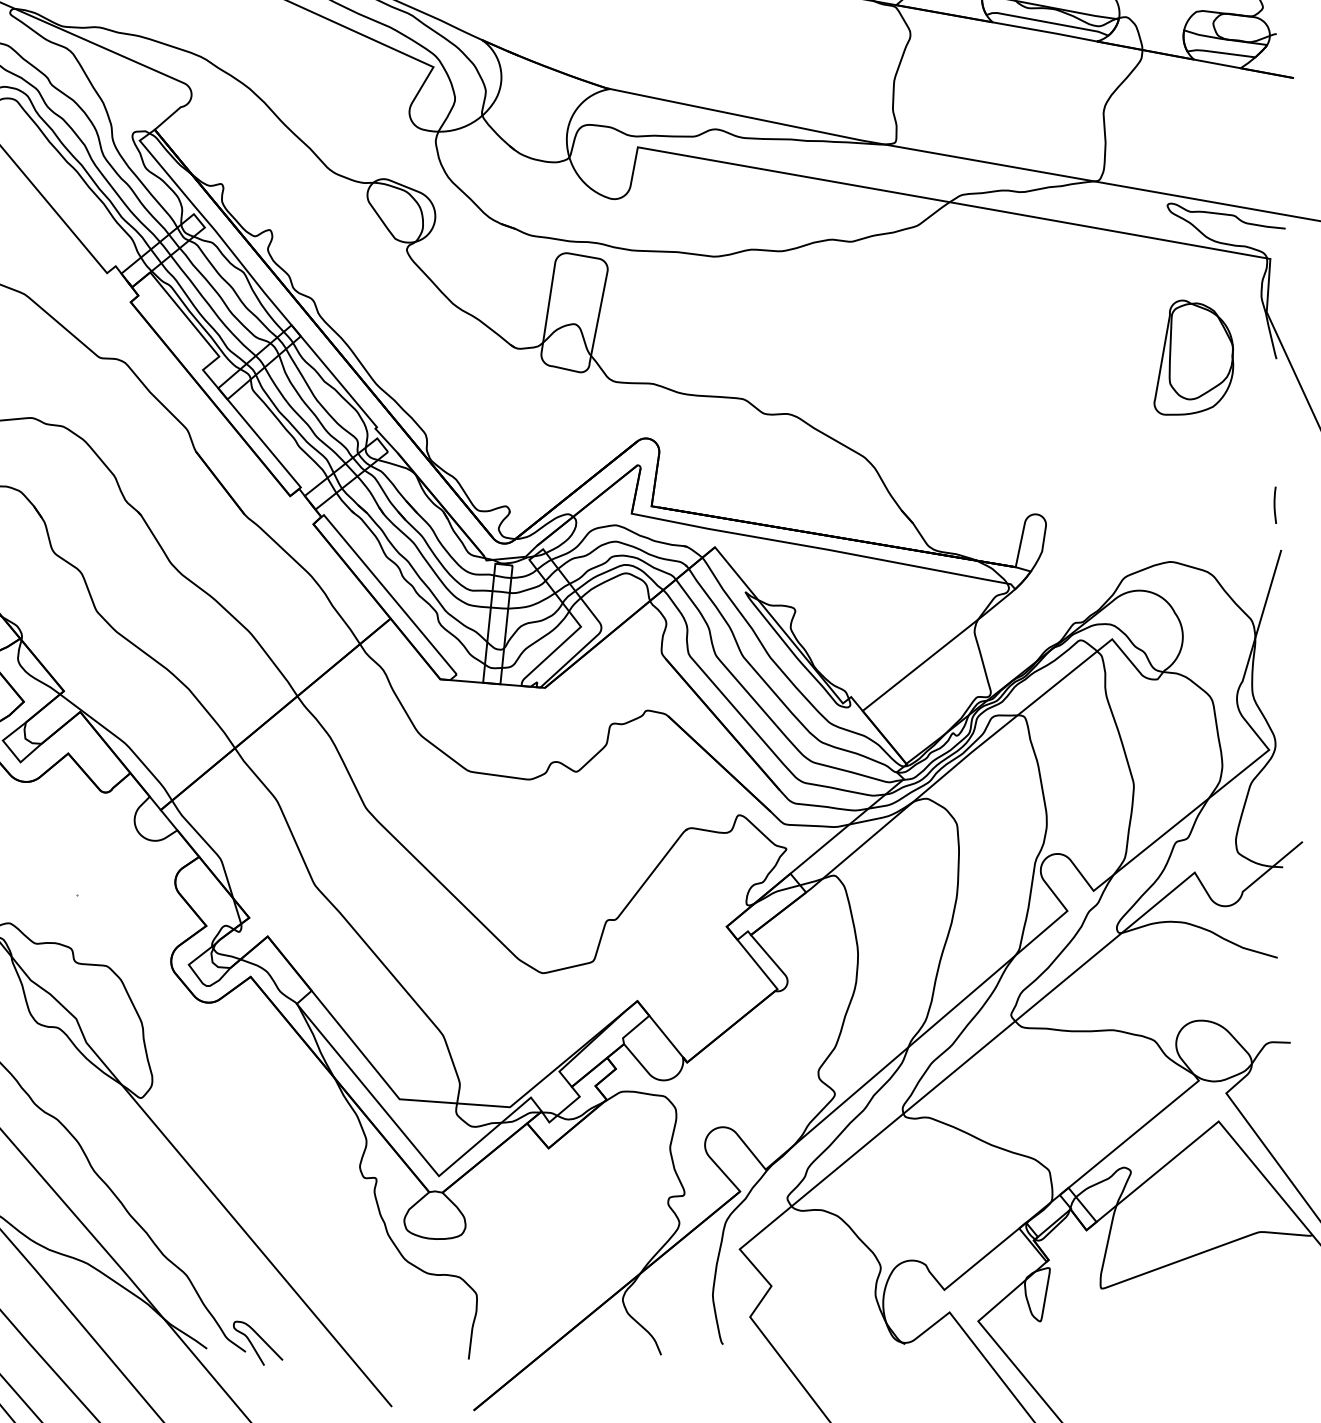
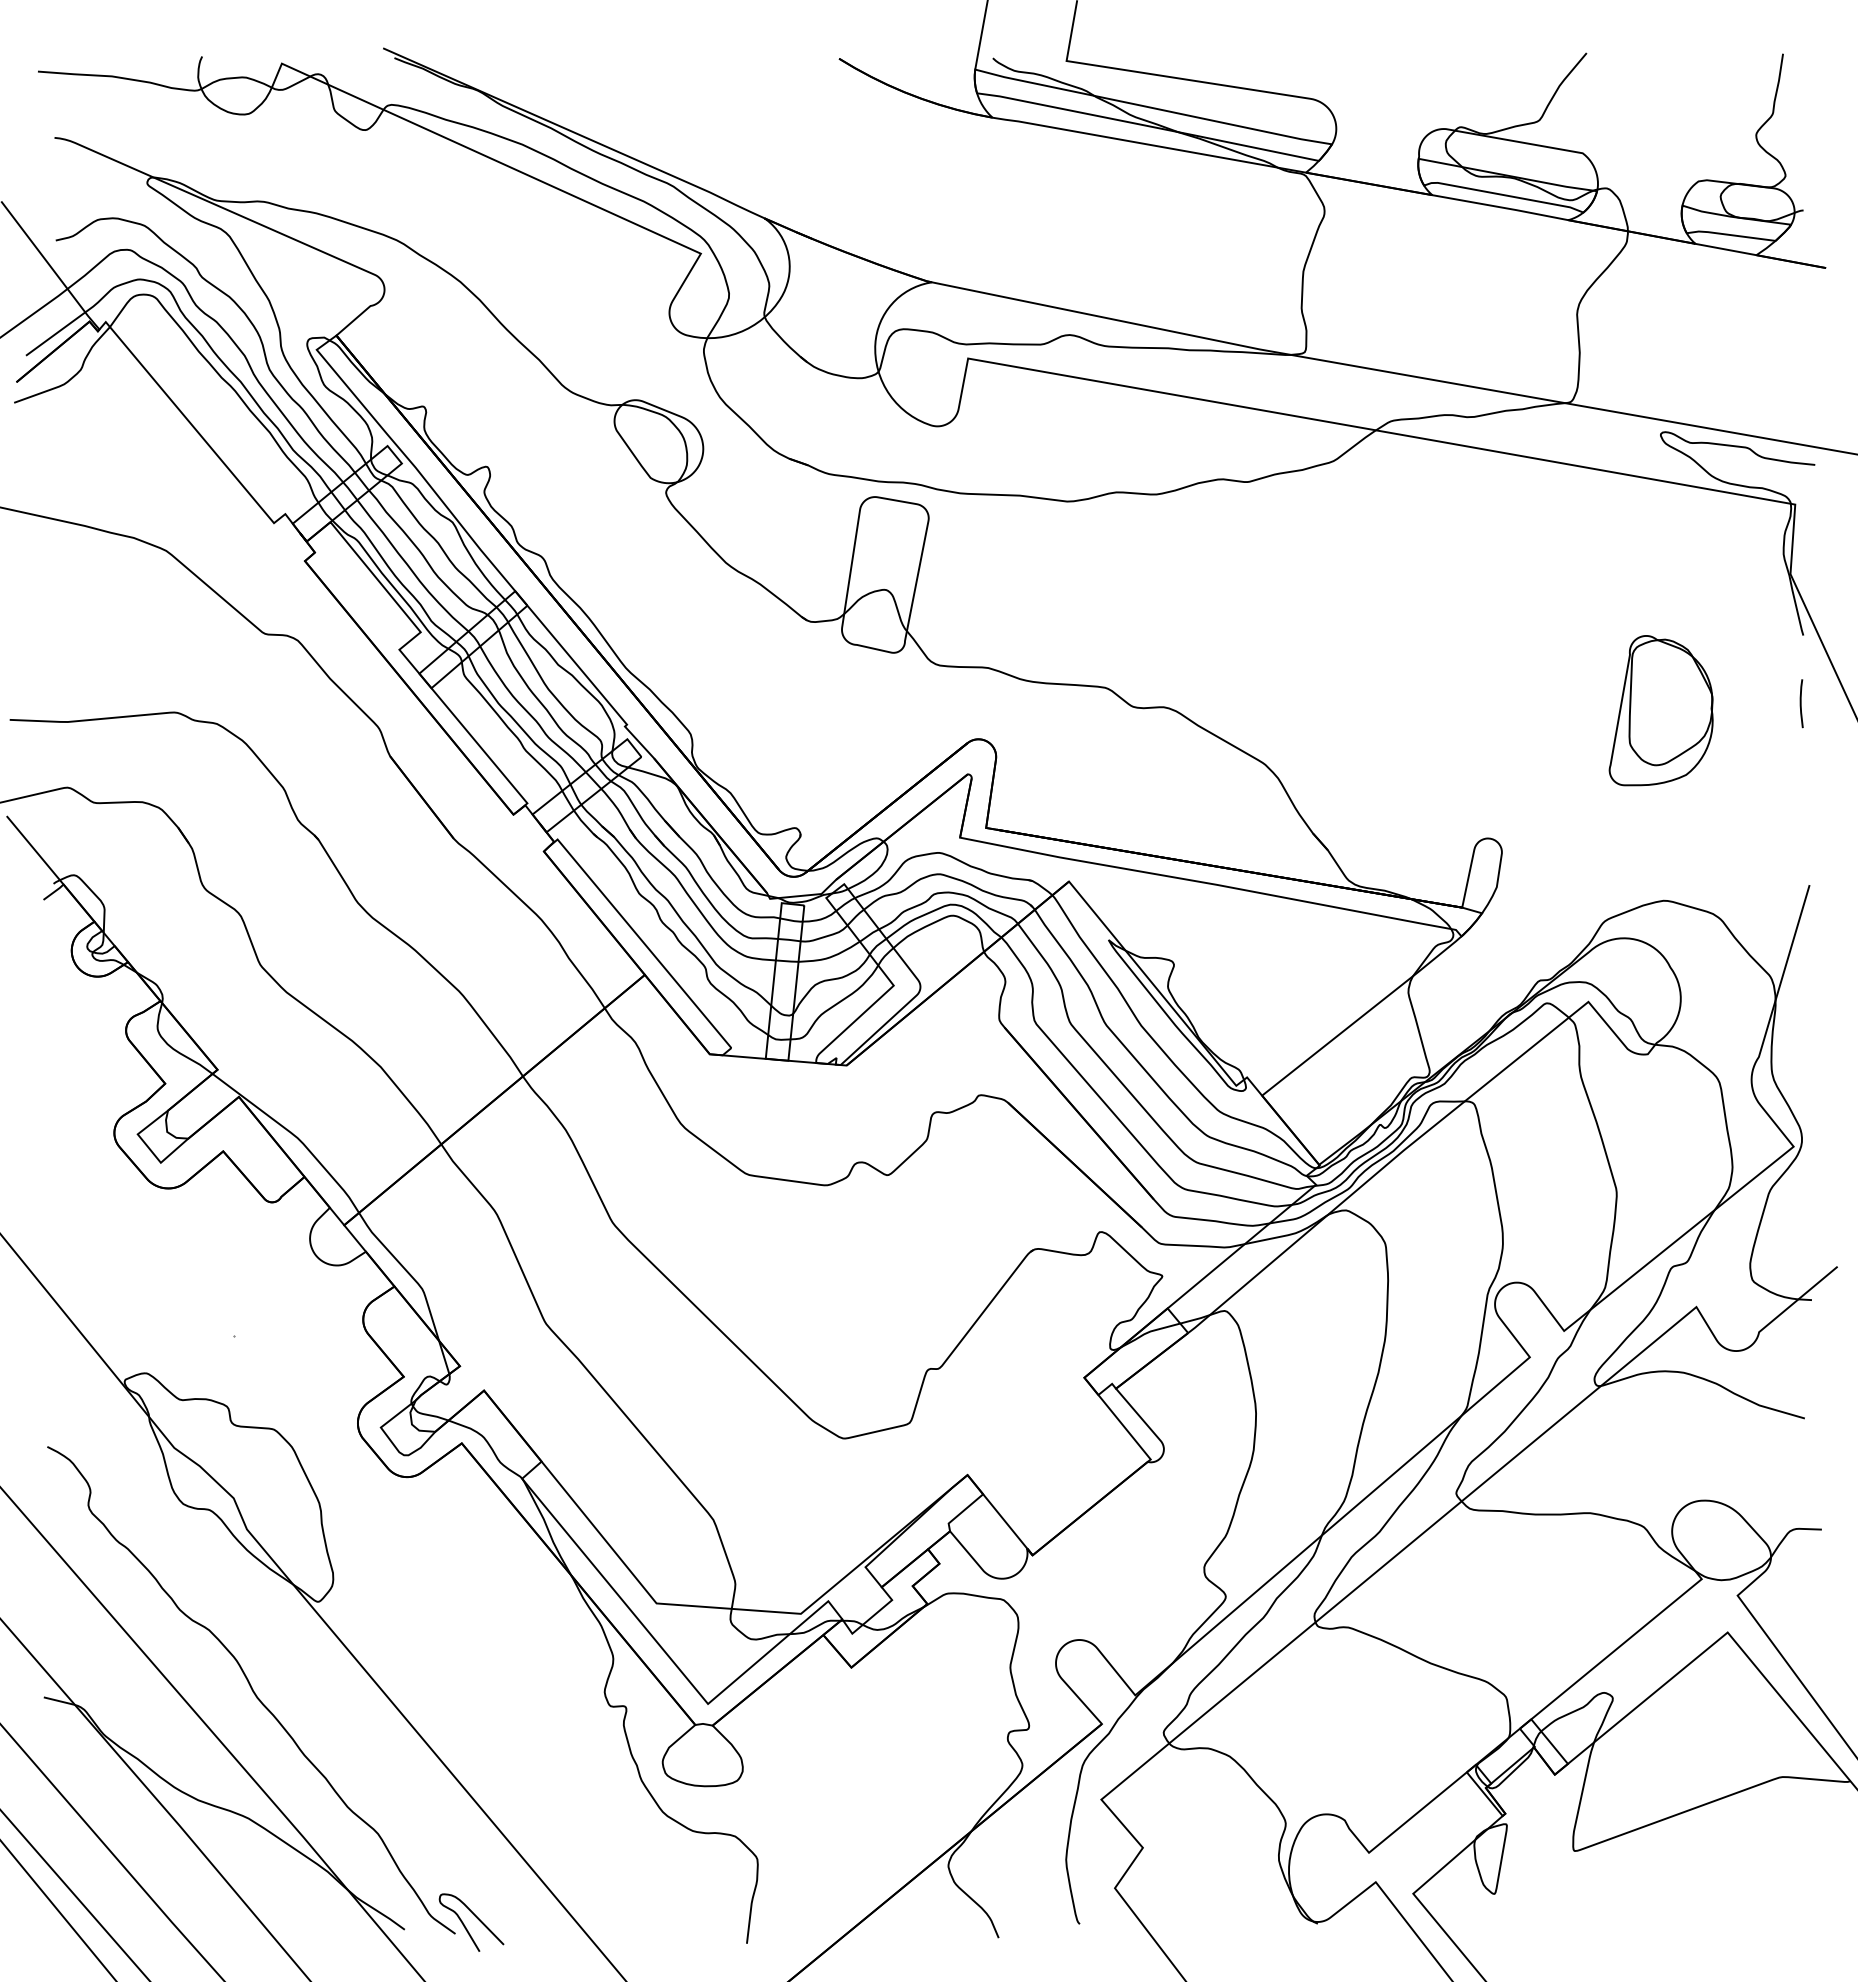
part: (1193, 357) -> (1660, 710), moved
curve: (1275, 505) -> (1801, 703), moved

